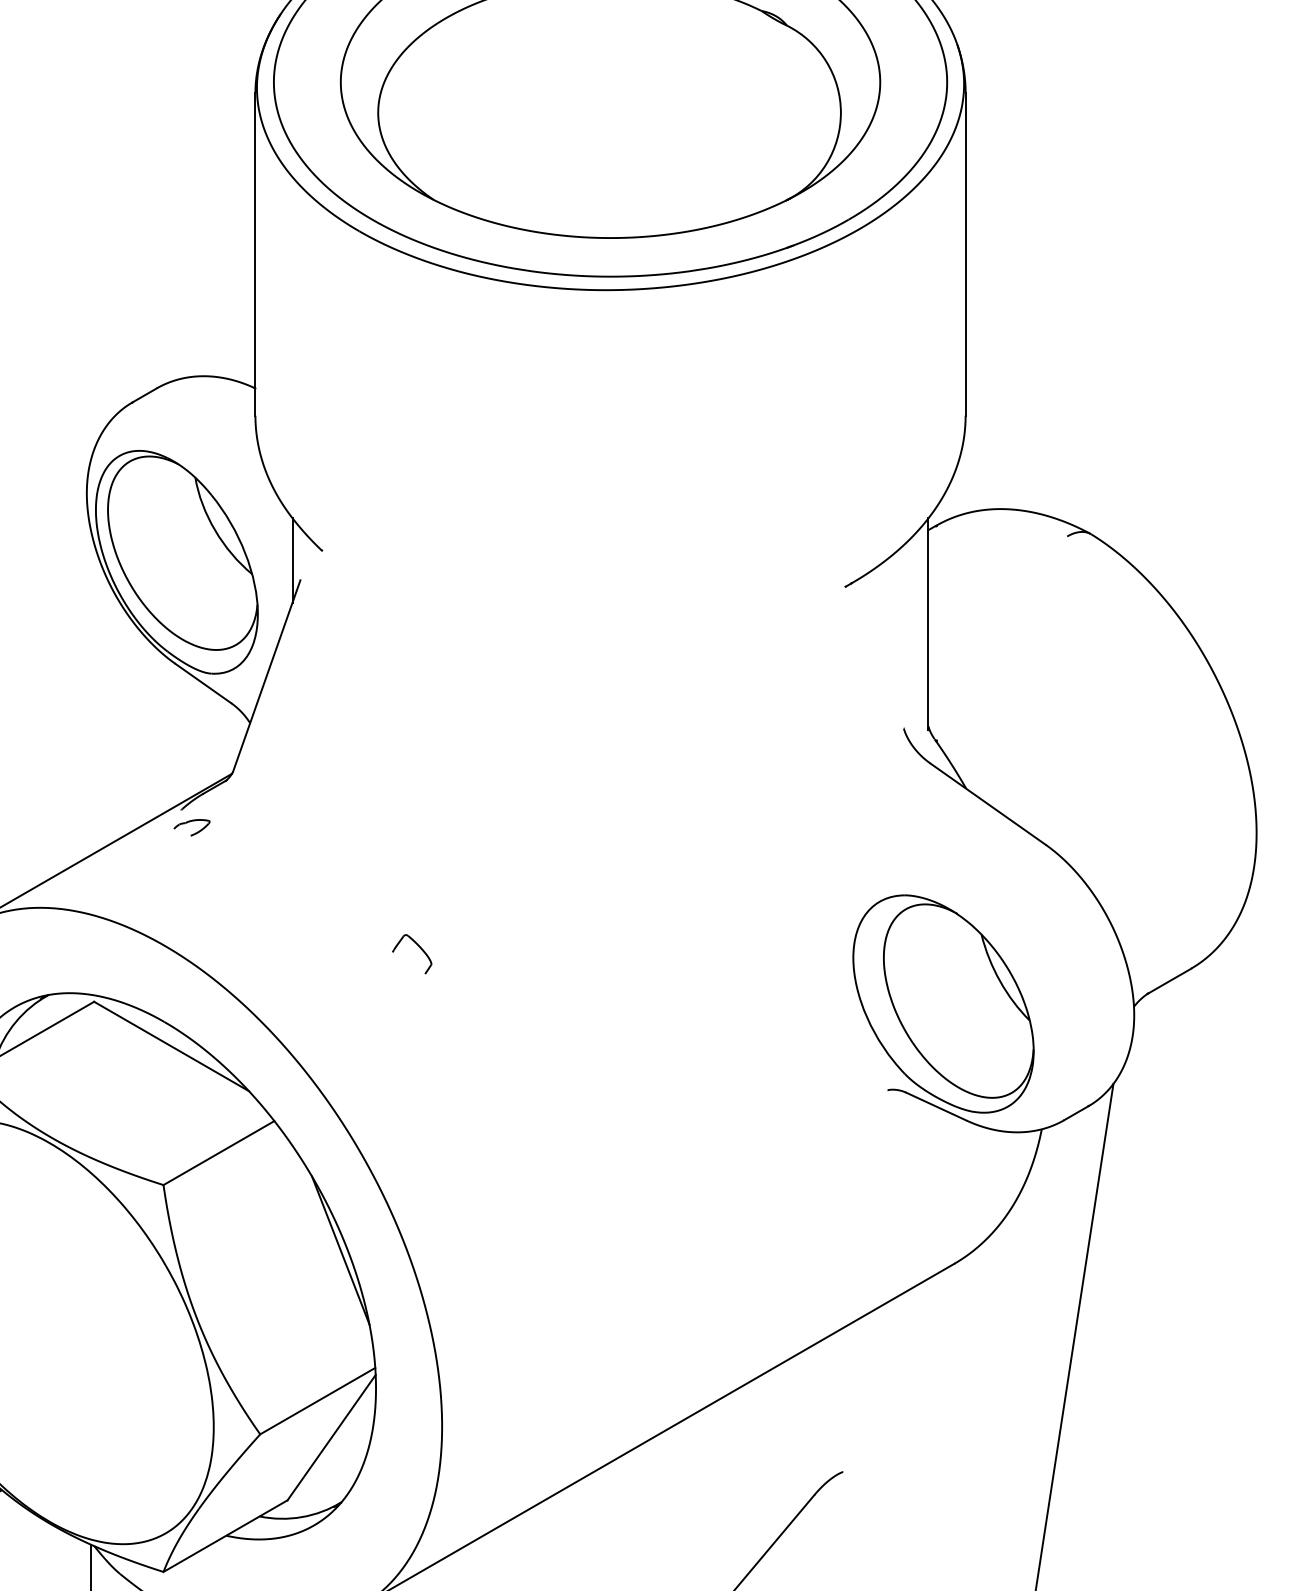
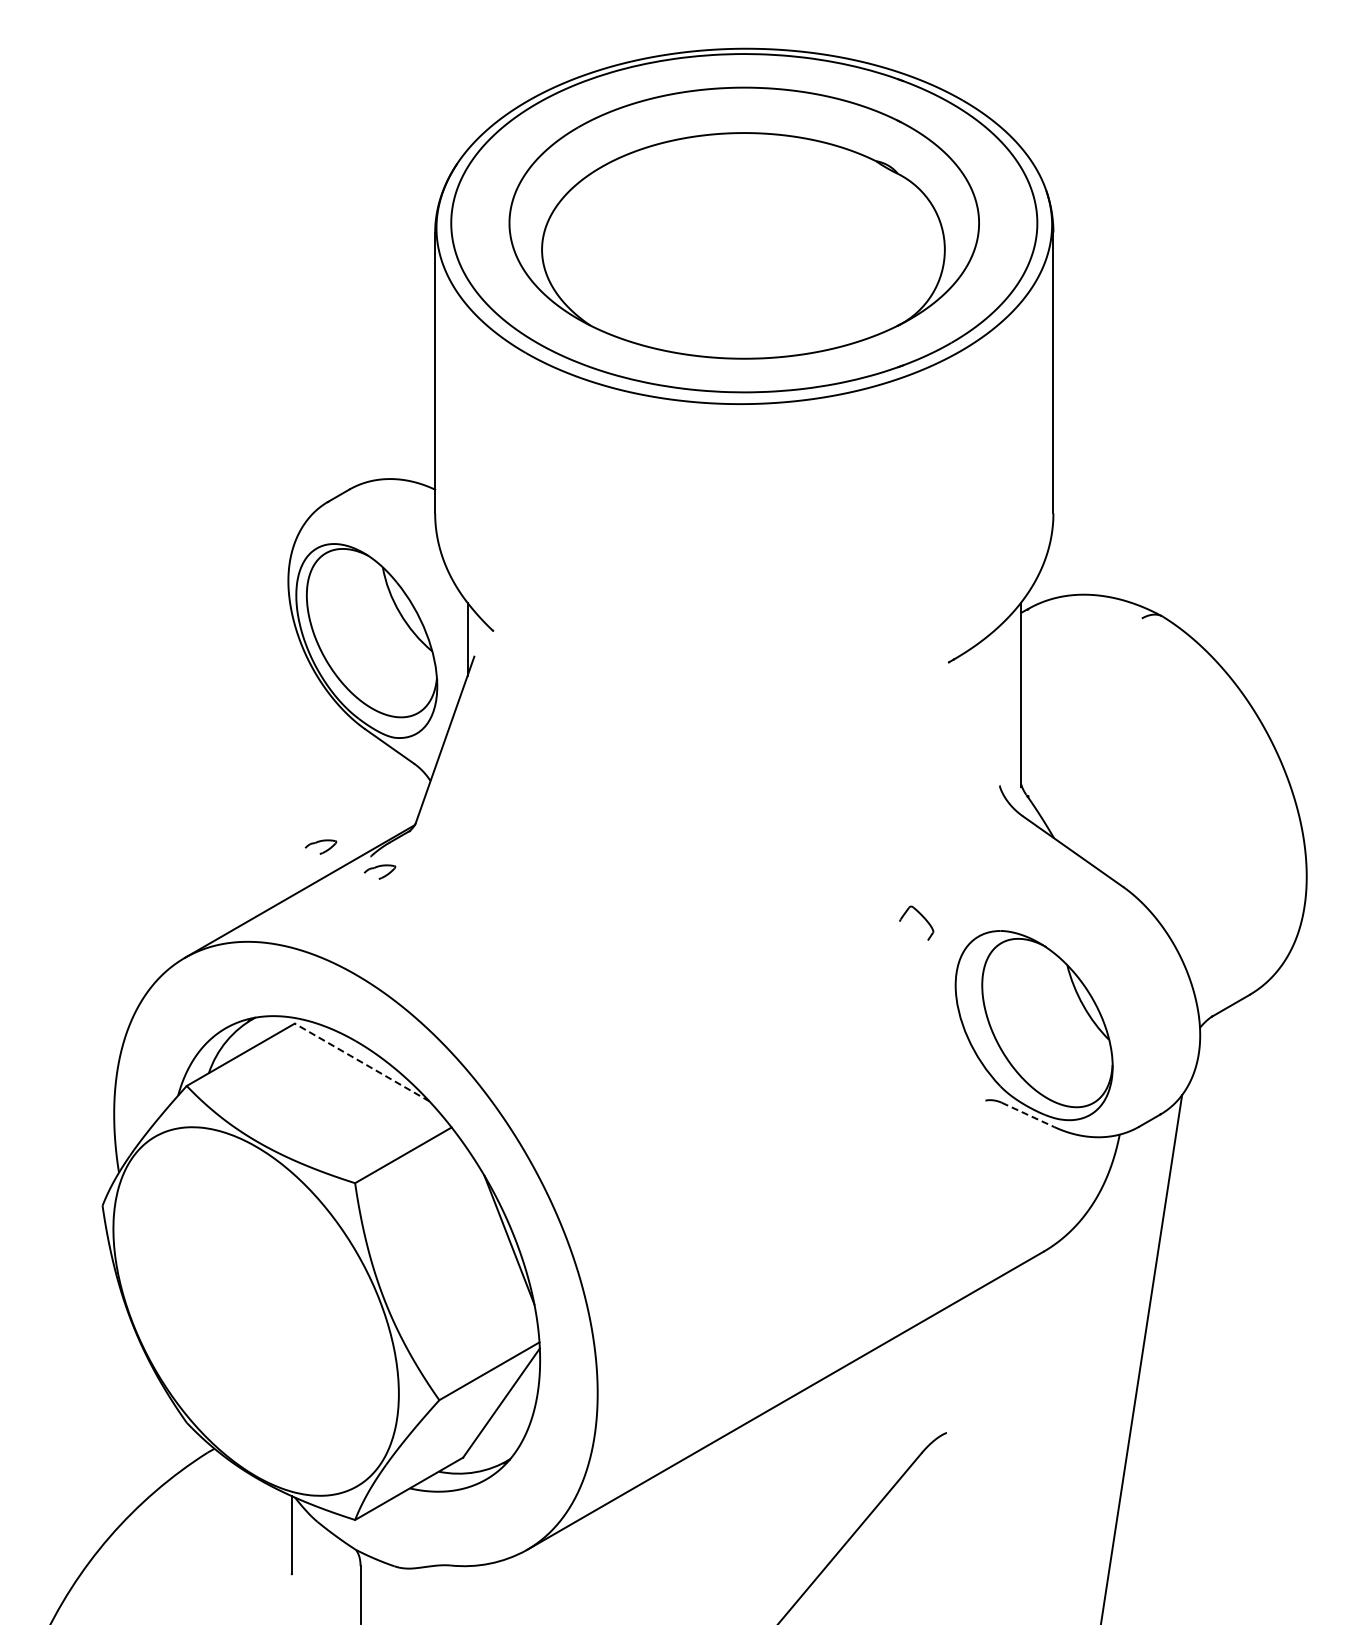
part: (123, 798) -> (320, 846), added
part: (417, 946) -> (921, 916), moved
line: (171, 1046) -> (362, 1062), solid -> dashed
line: (936, 1106) -> (1028, 1114), solid -> dashed

